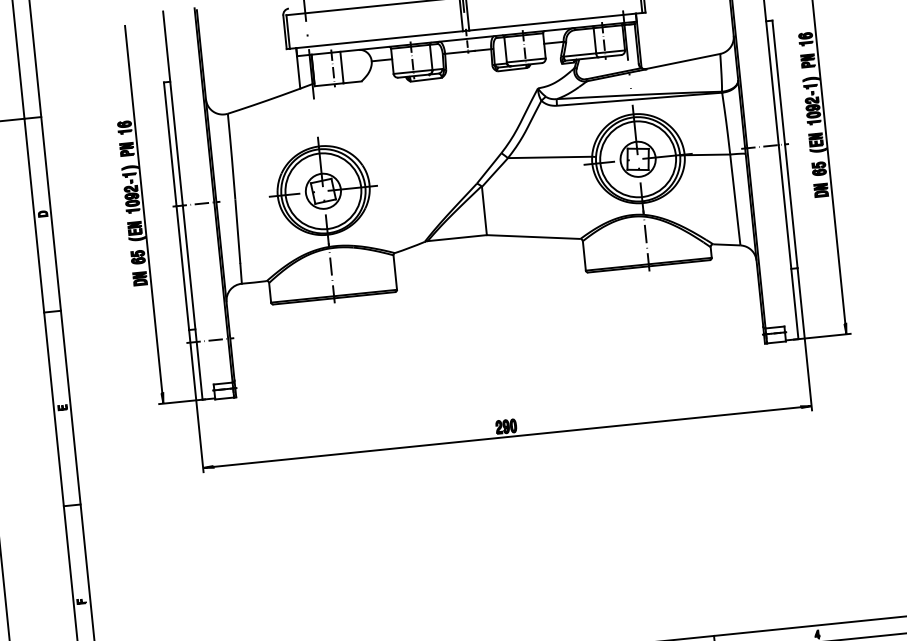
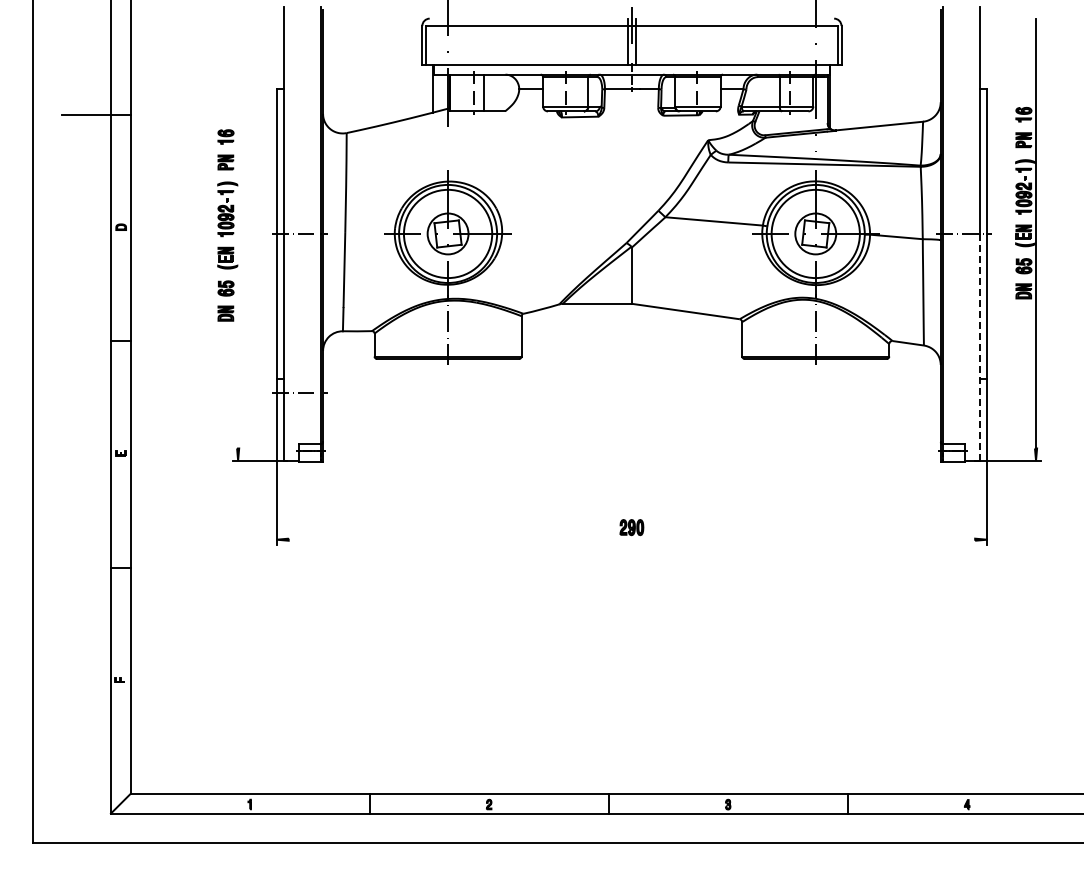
line: (143, 209) -> (238, 233), removed
line: (788, 241) -> (979, 346), solid -> dashed
line: (506, 436) -> (631, 539), removed

